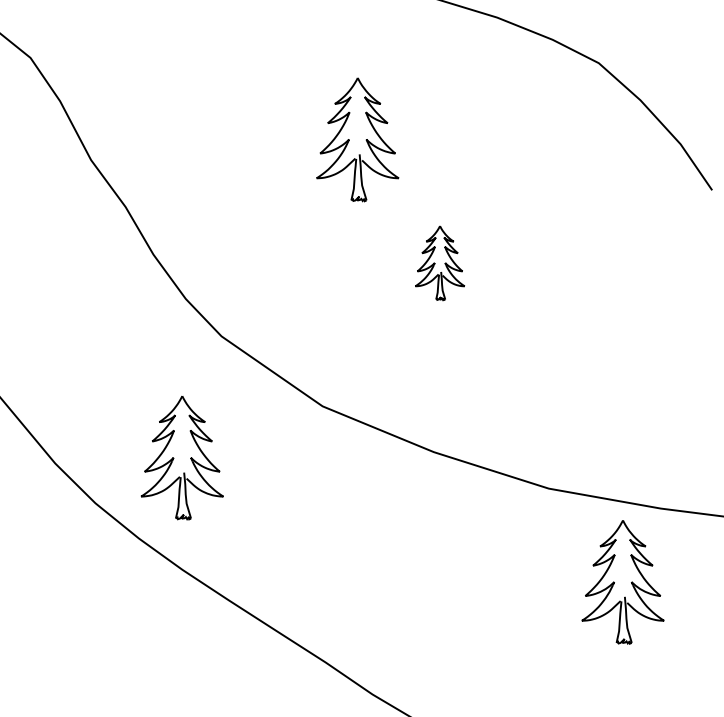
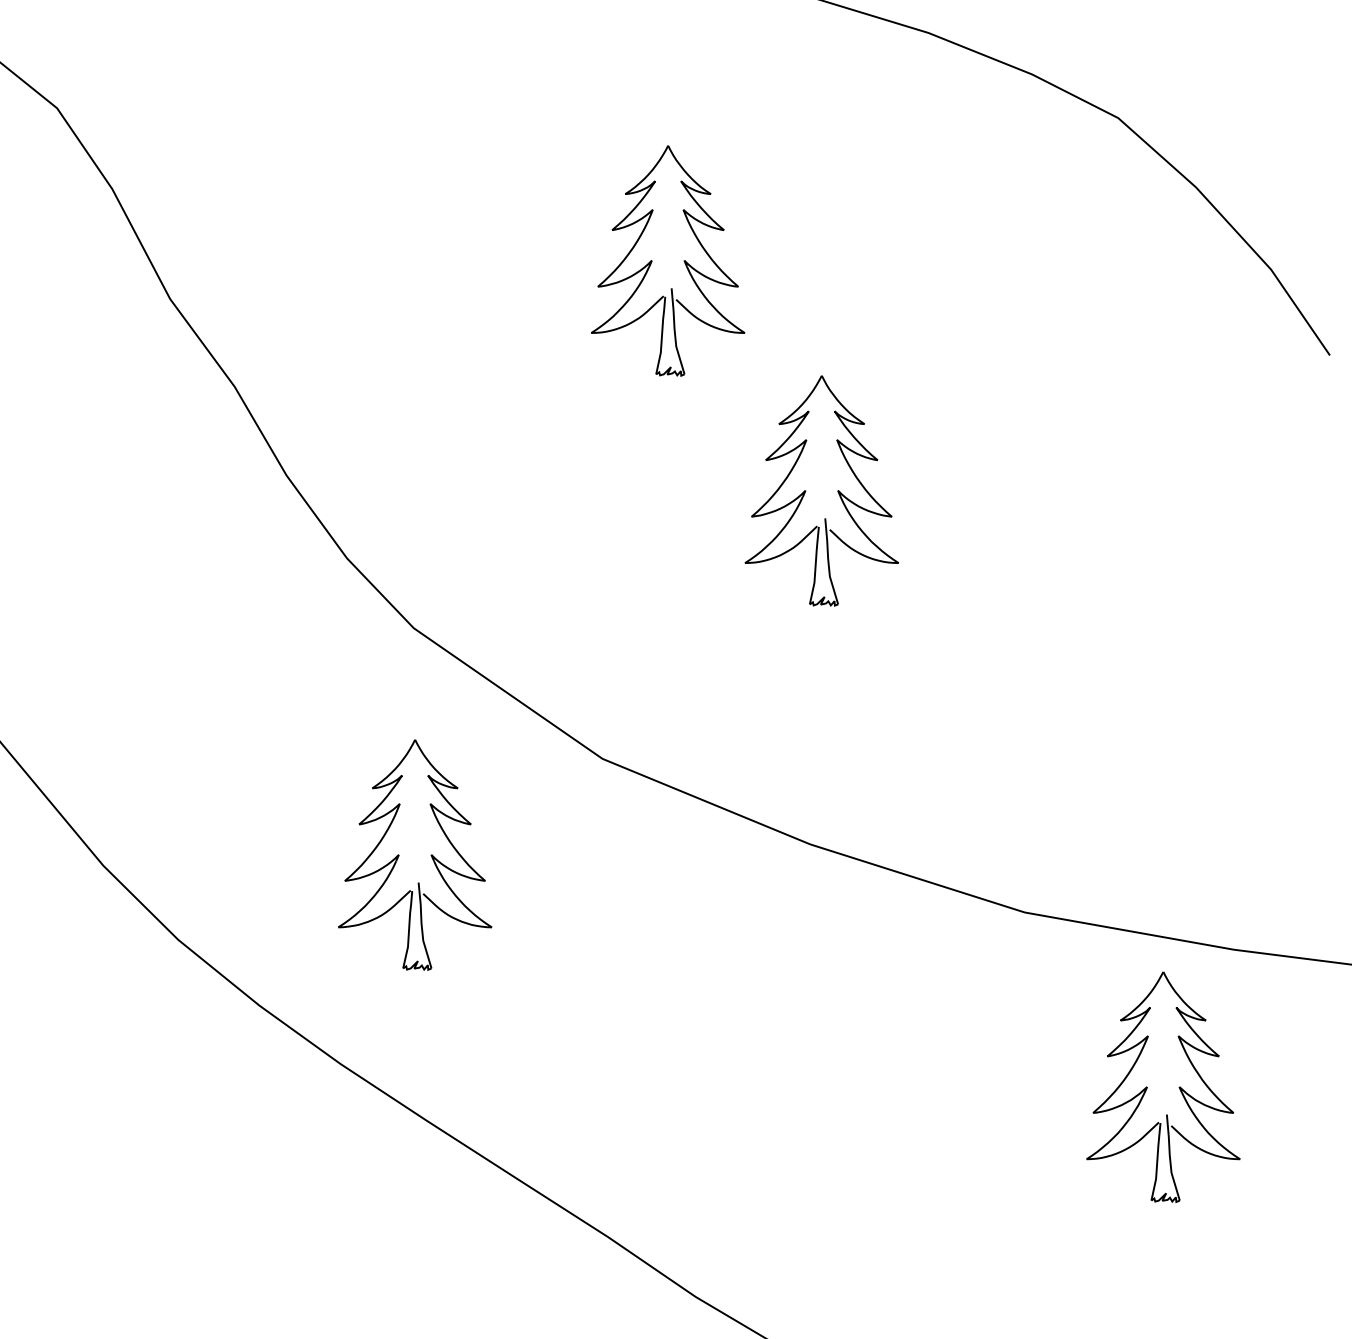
part: (439, 263) -> (820, 492), size x1.67
part: (181, 457) -> (413, 854), moved

